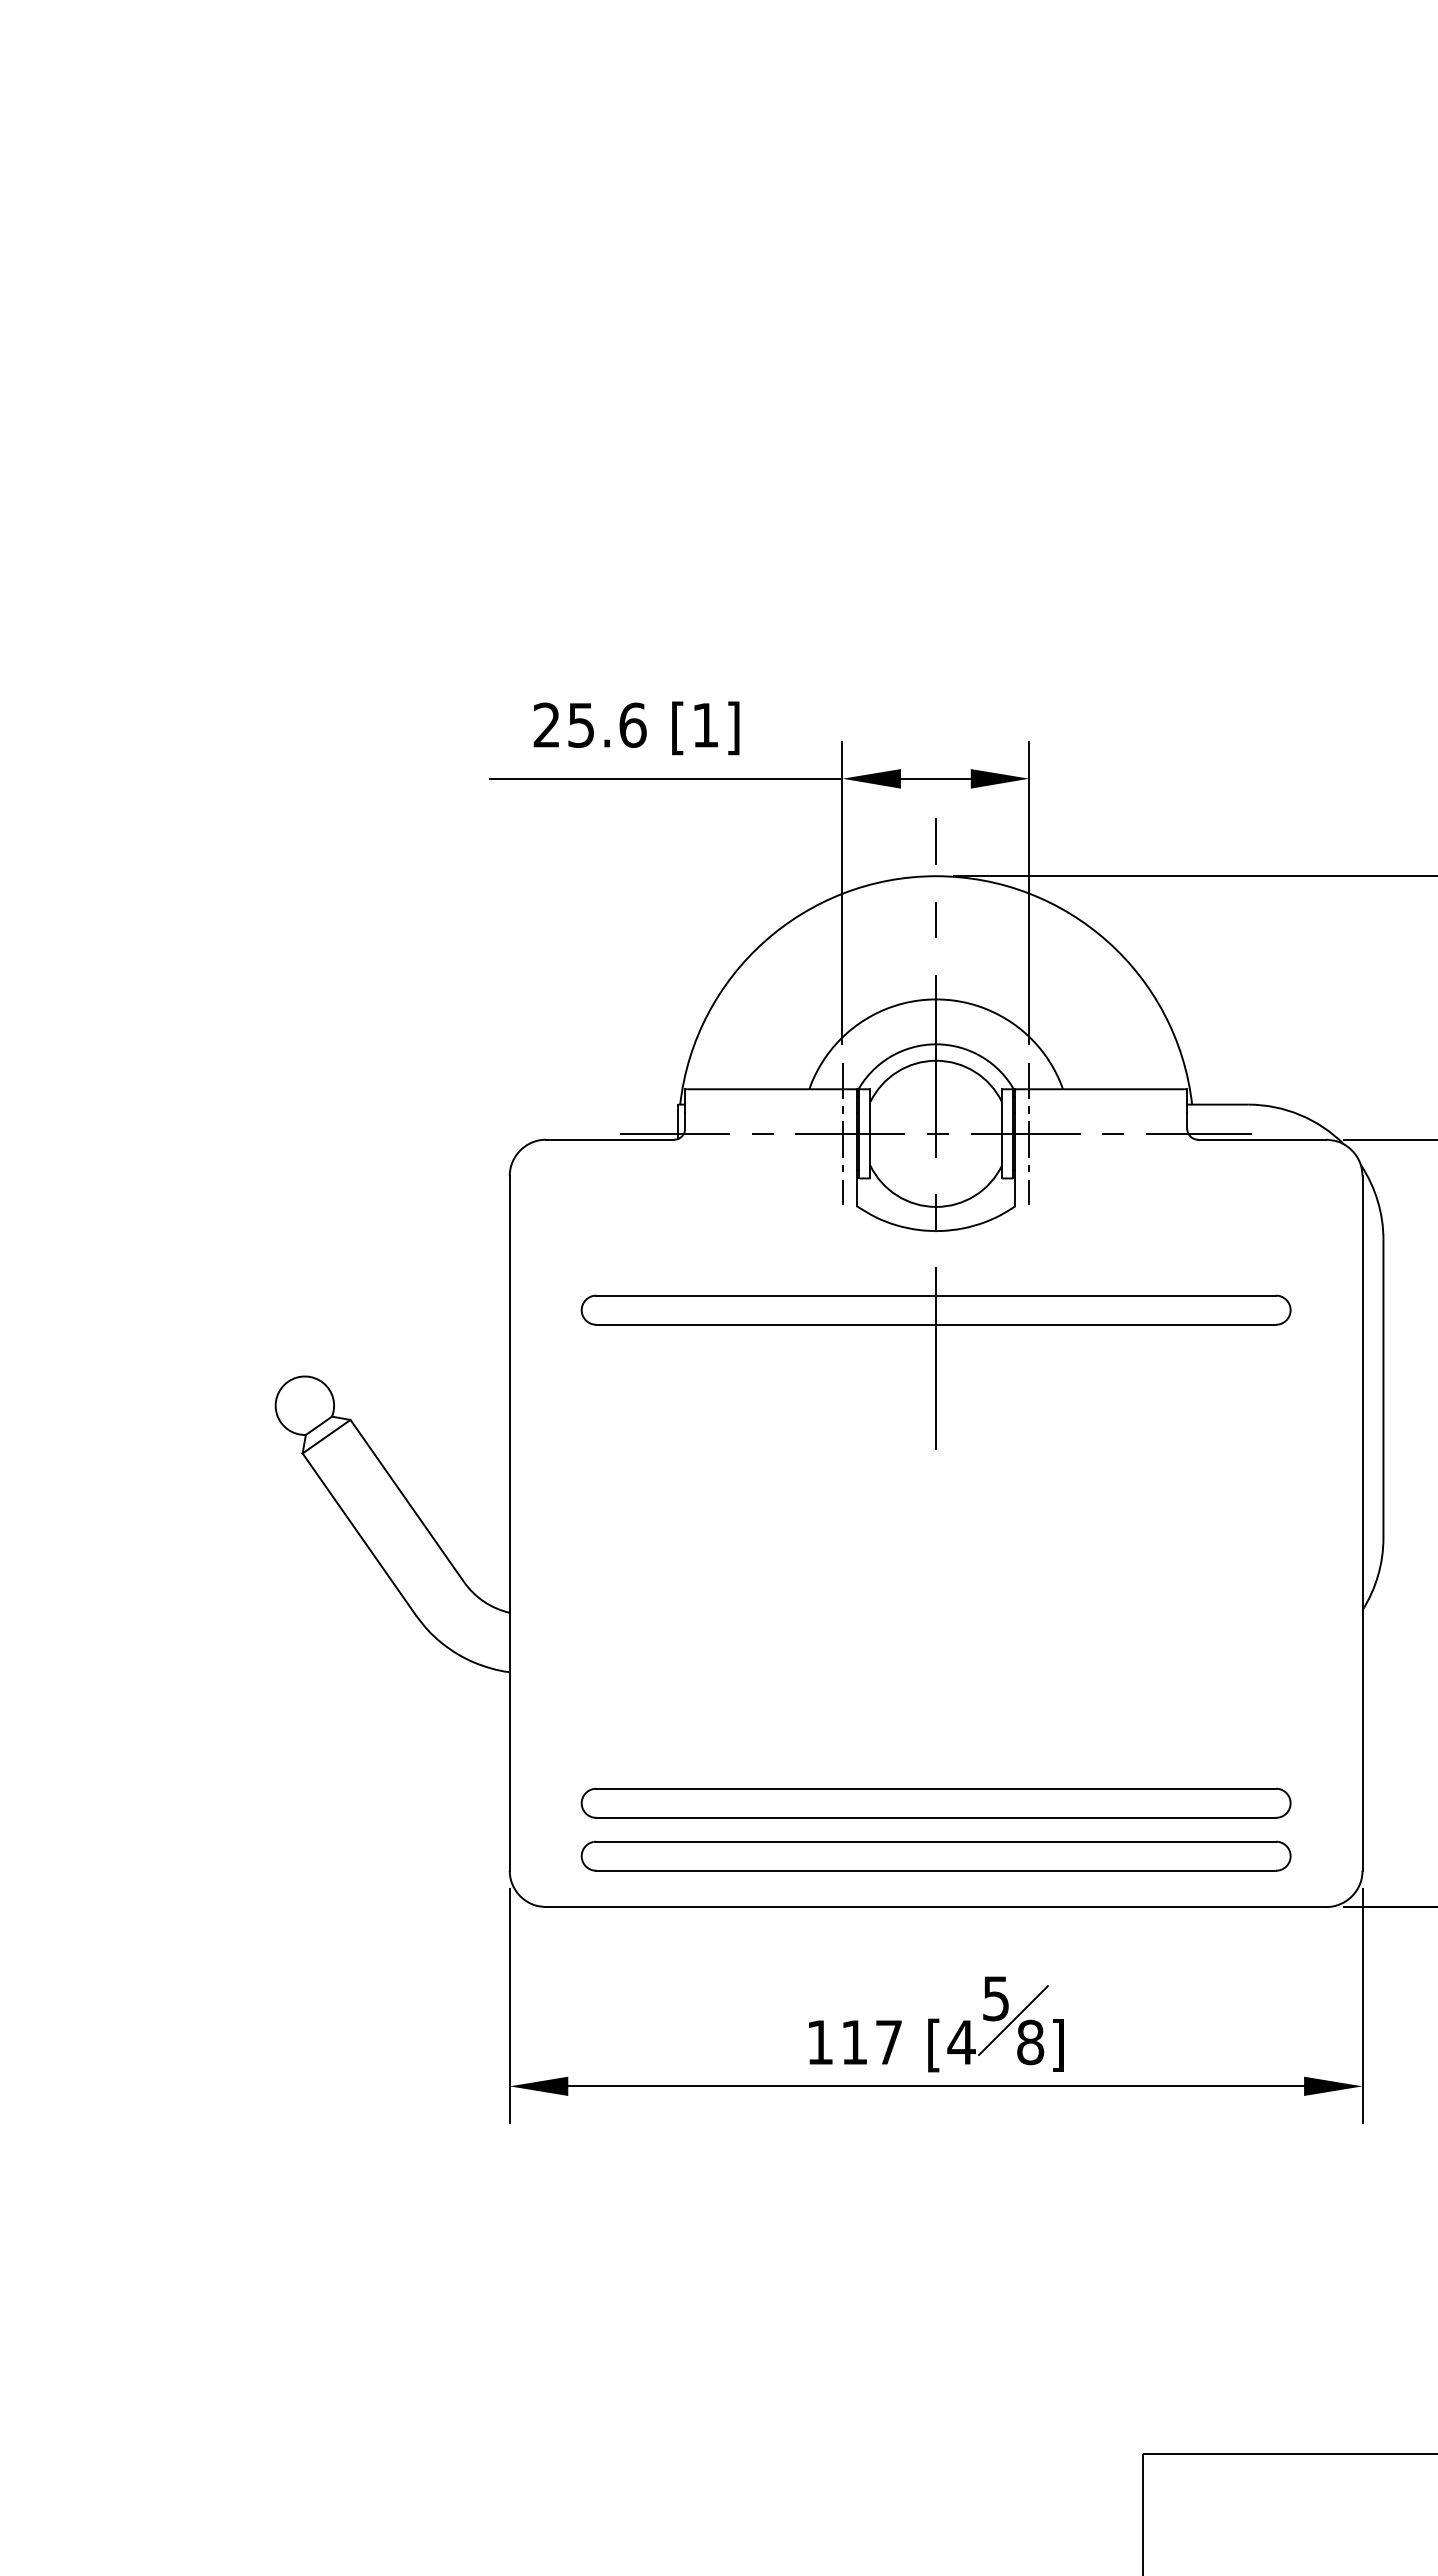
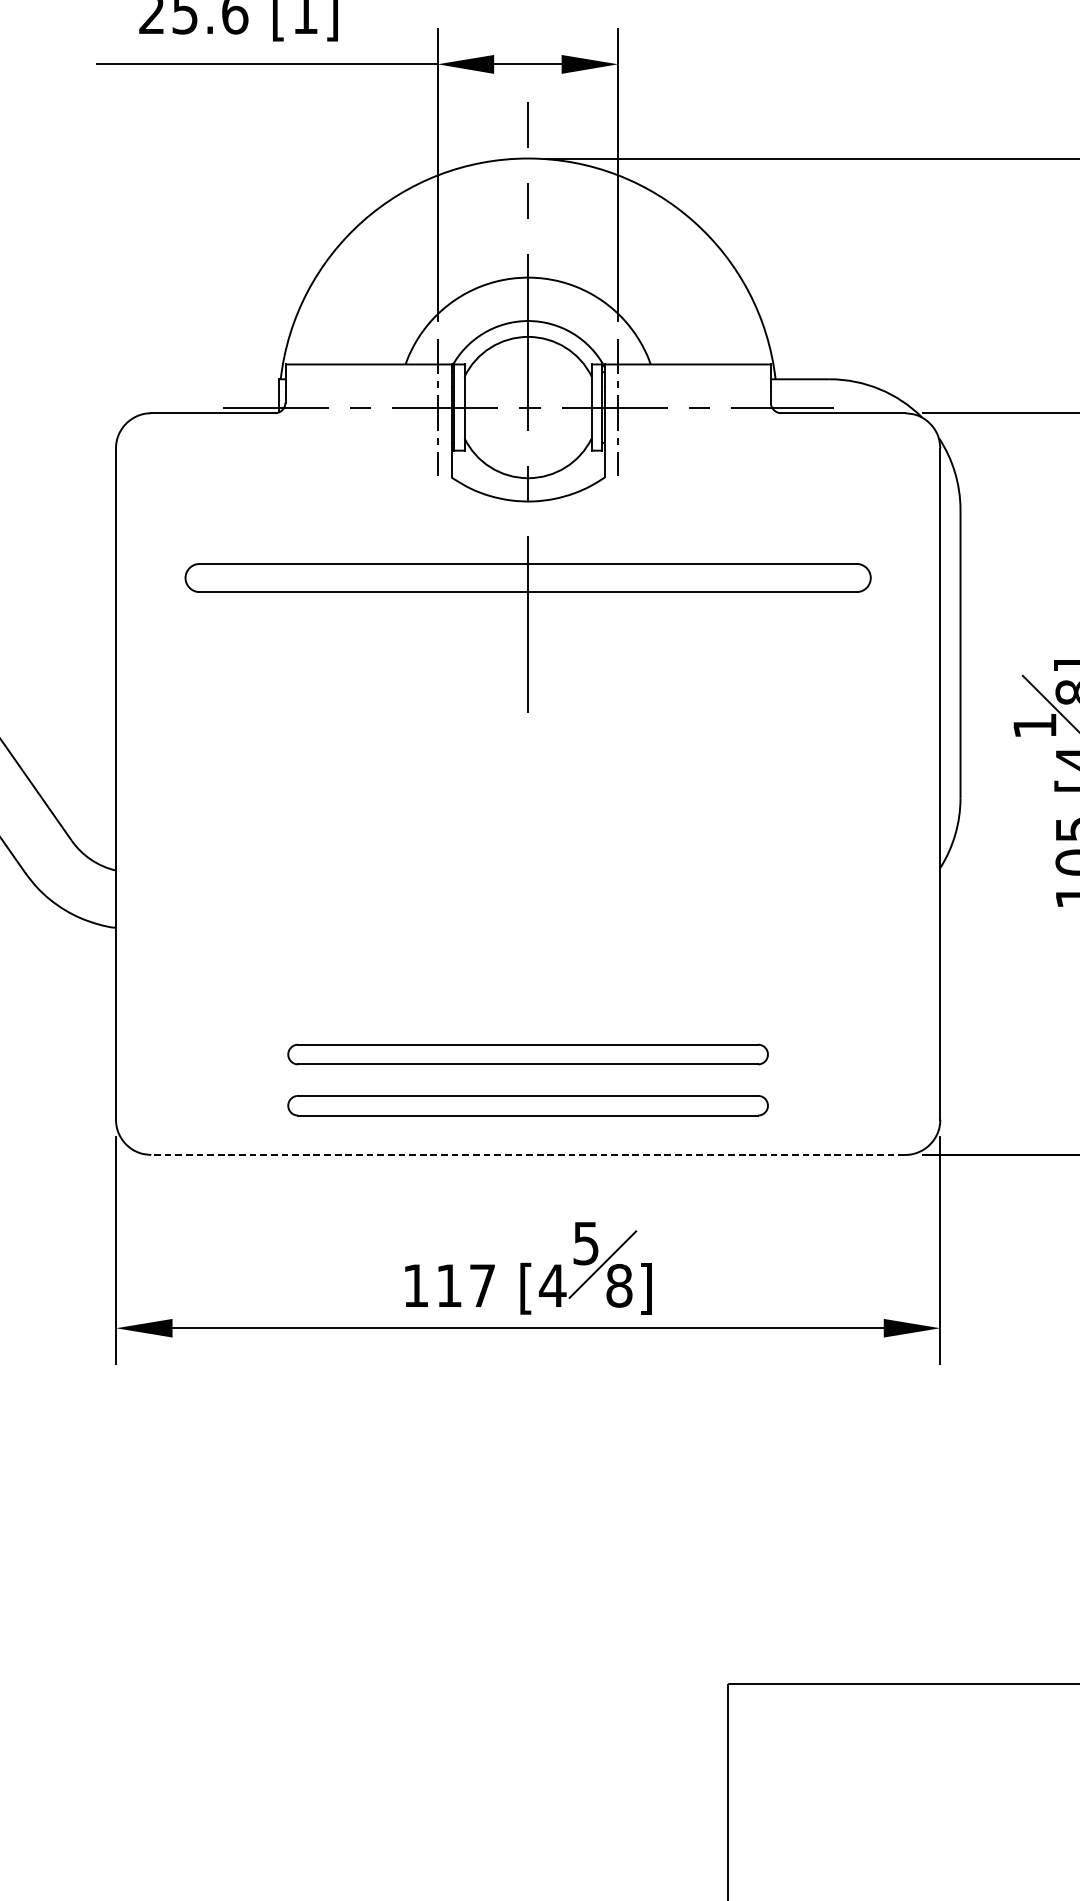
part: (935, 1802) -> (527, 1053), size x0.7
part: (935, 1855) -> (527, 1105), size x0.7
line: (936, 1907) -> (528, 1155), solid -> dashed

